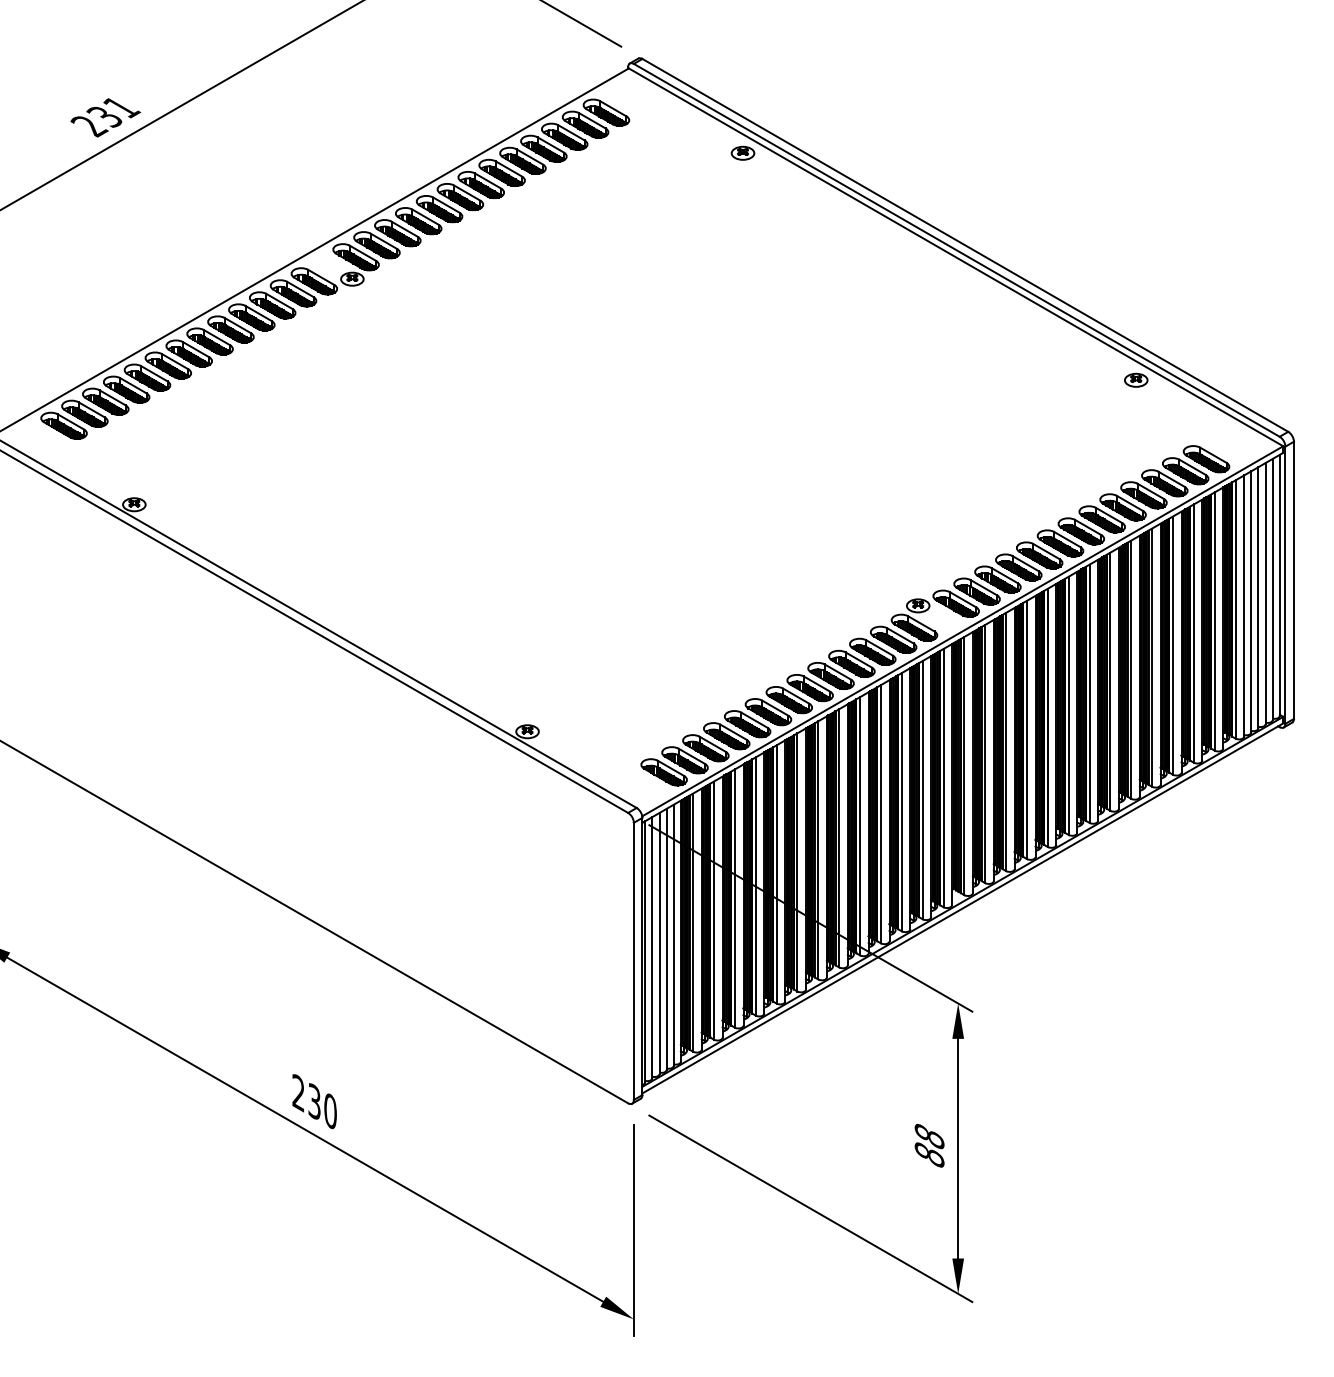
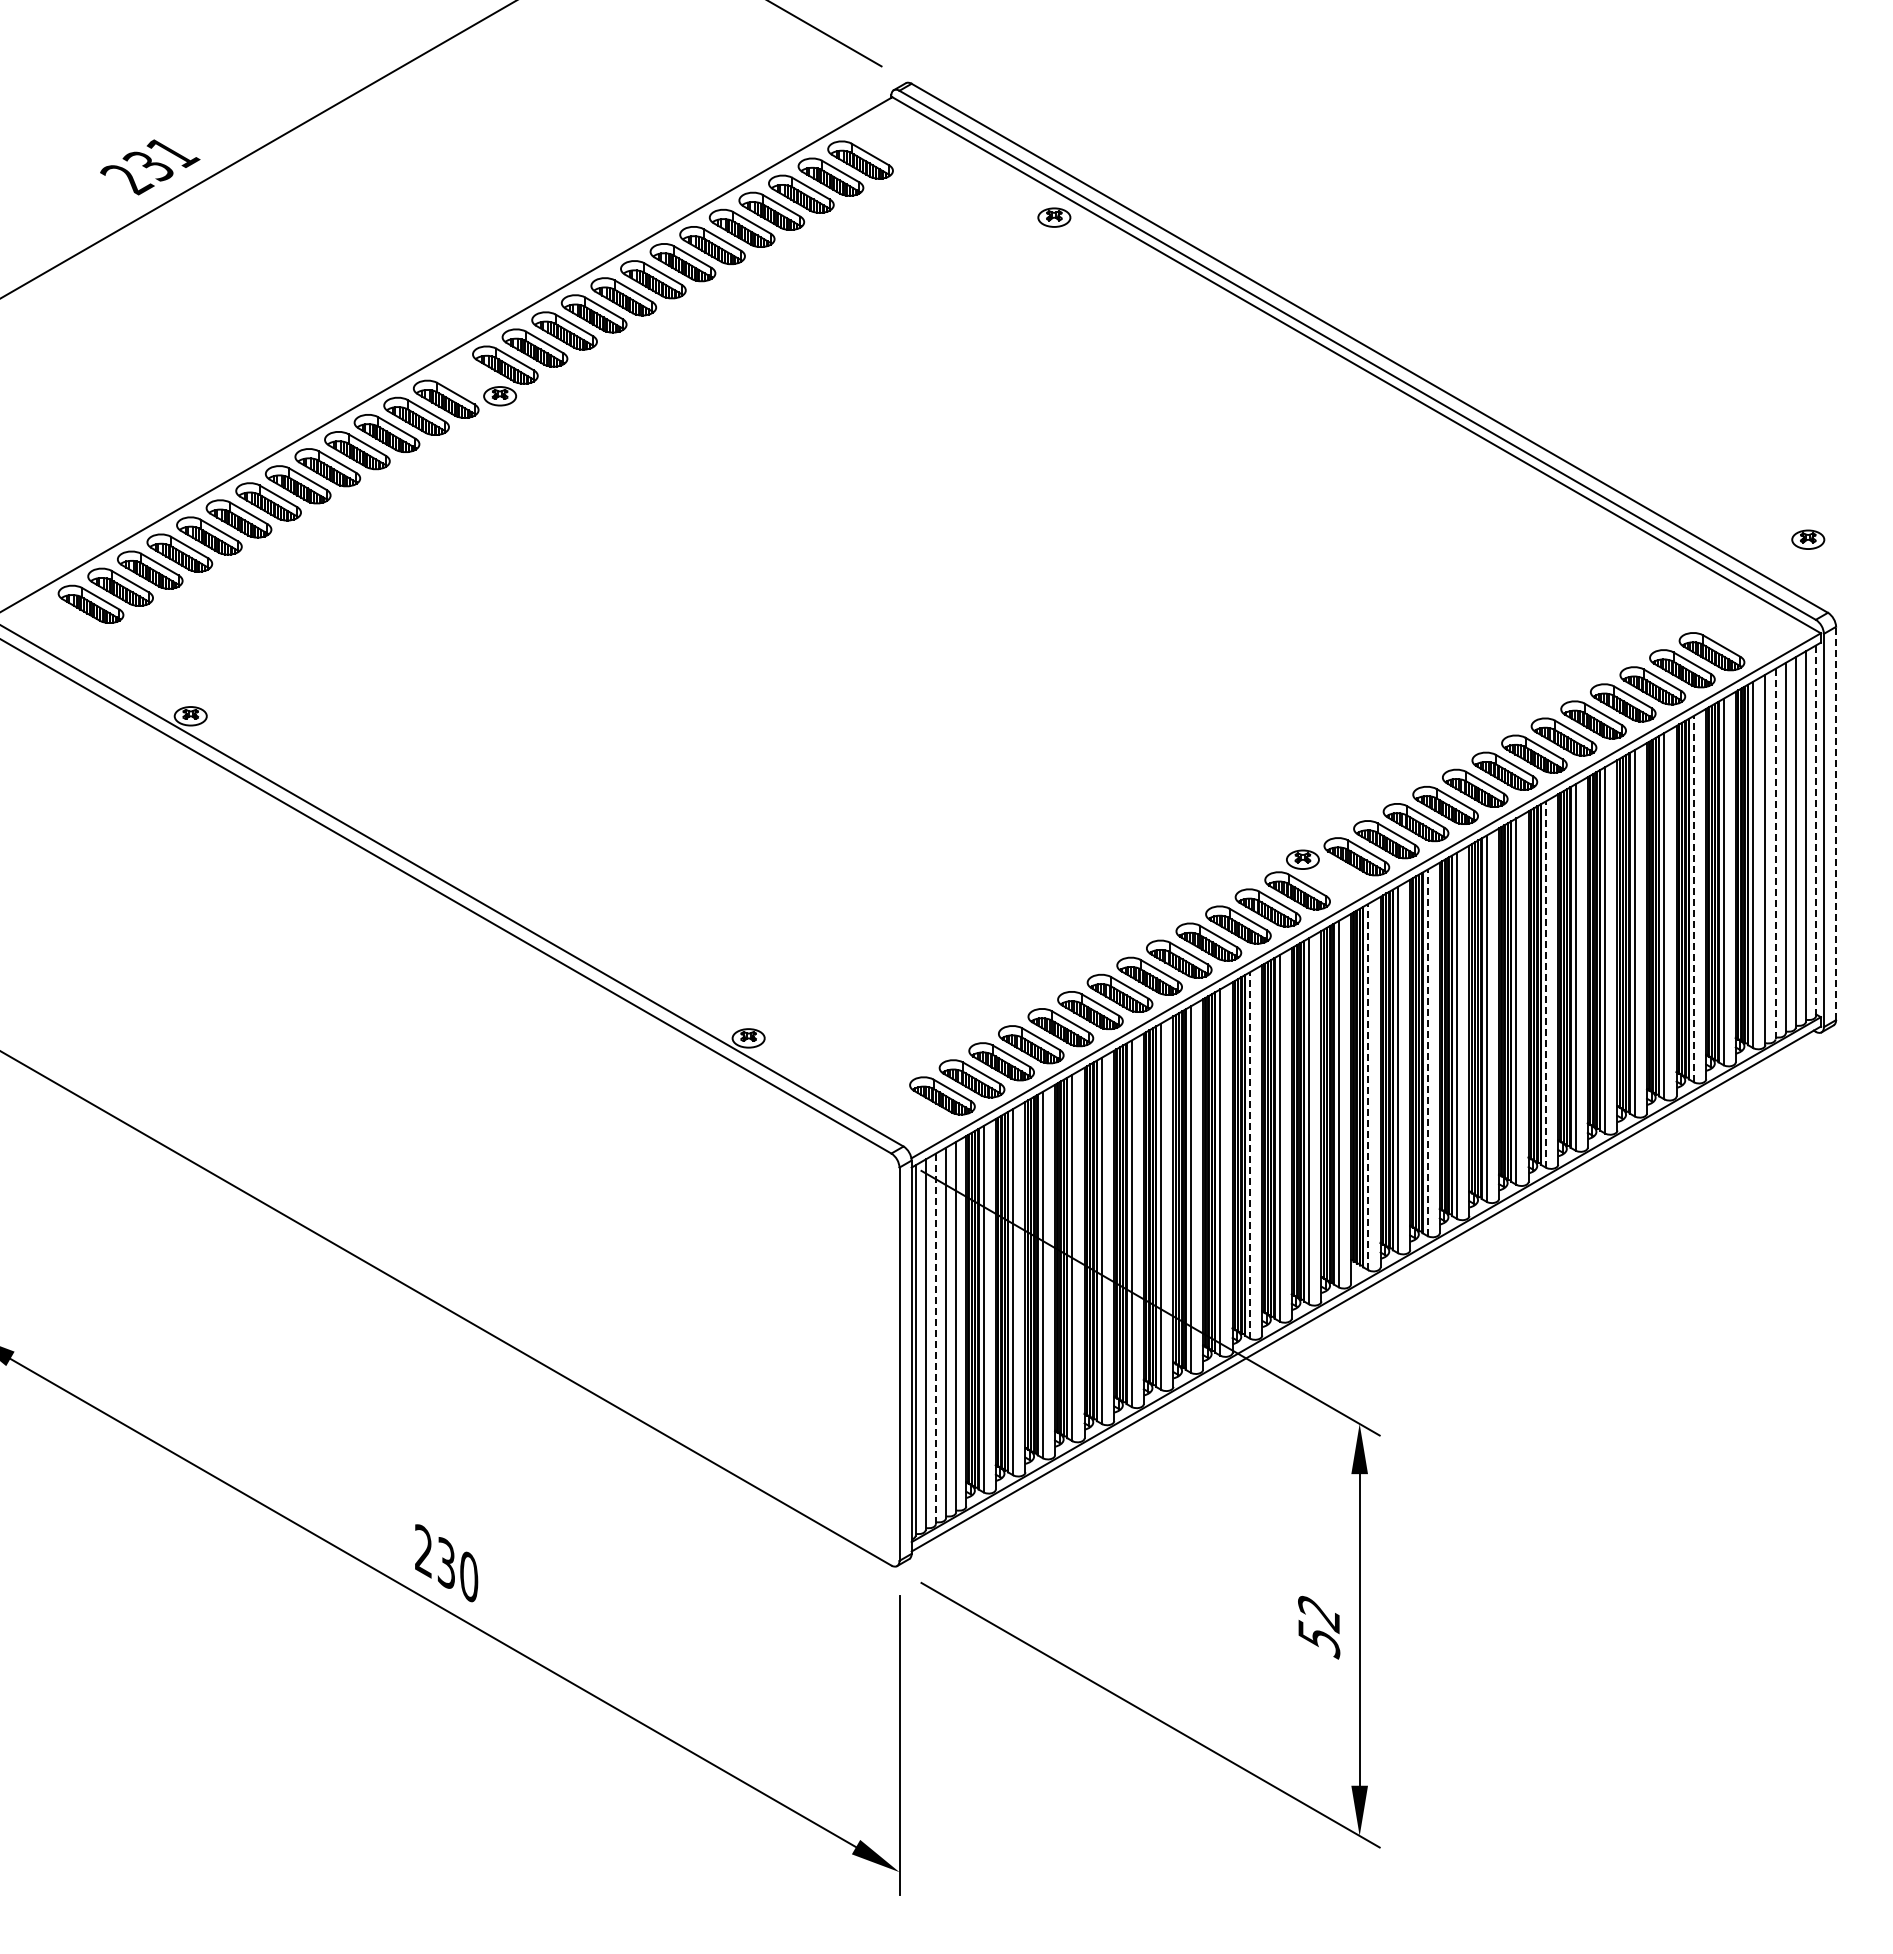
part: (1136, 380) -> (1808, 539), moved
line: (1294, 580) -> (1836, 823), solid -> dashed
line: (1280, 585) -> (1816, 830), solid -> dashed
line: (1251, 601) -> (1775, 853), solid -> dashed
line: (1193, 633) -> (1693, 898), solid -> dashed
line: (1089, 693) -> (1545, 984), solid -> dashed
line: (1006, 741) -> (1427, 1052), solid -> dashed
line: (964, 765) -> (1368, 1086), solid -> dashed
line: (881, 813) -> (1250, 1154), solid -> dashed
line: (659, 943) -> (935, 1338), solid -> dashed
text: (929, 1146) -> (1319, 1626), 88 -> 52

